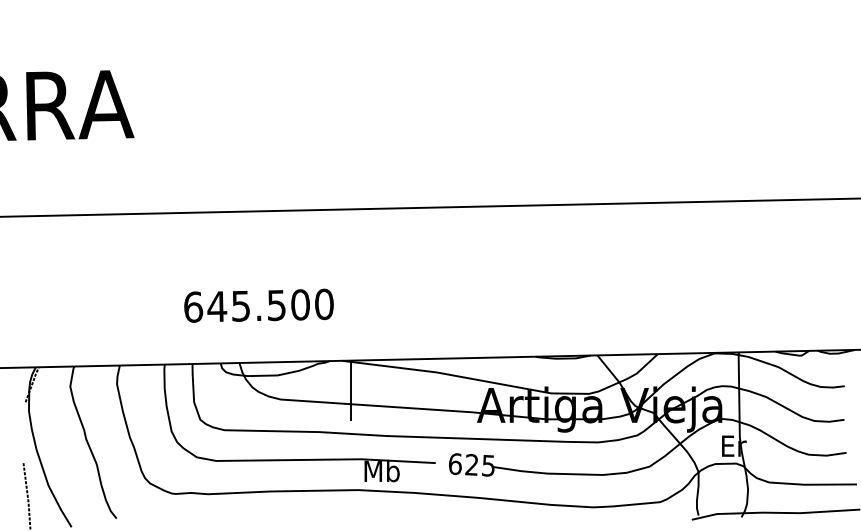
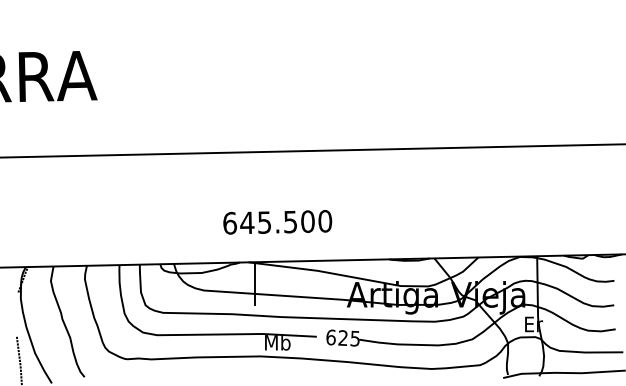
text: (258, 305) -> (277, 222), moved

